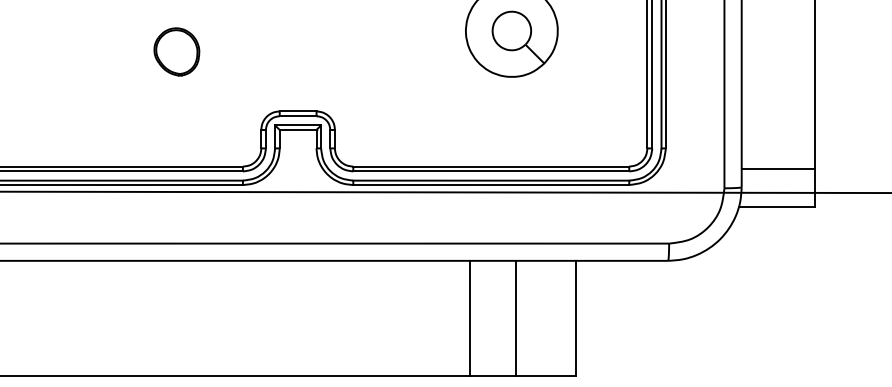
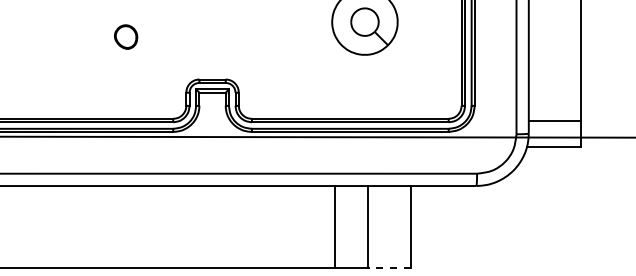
part: (175, 51) -> (125, 36), size x0.7
line: (544, 375) -> (388, 267), solid -> dashed

